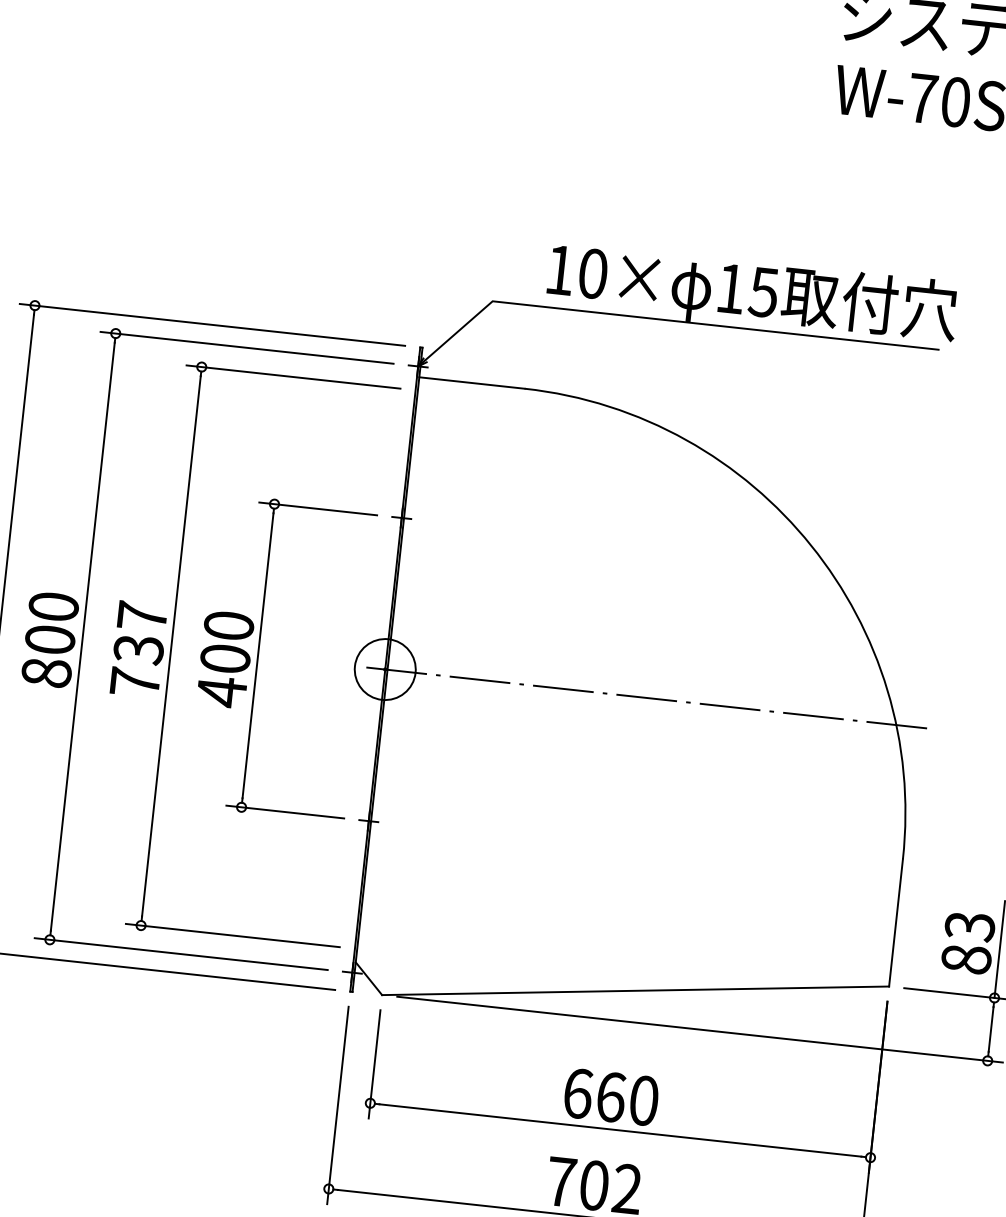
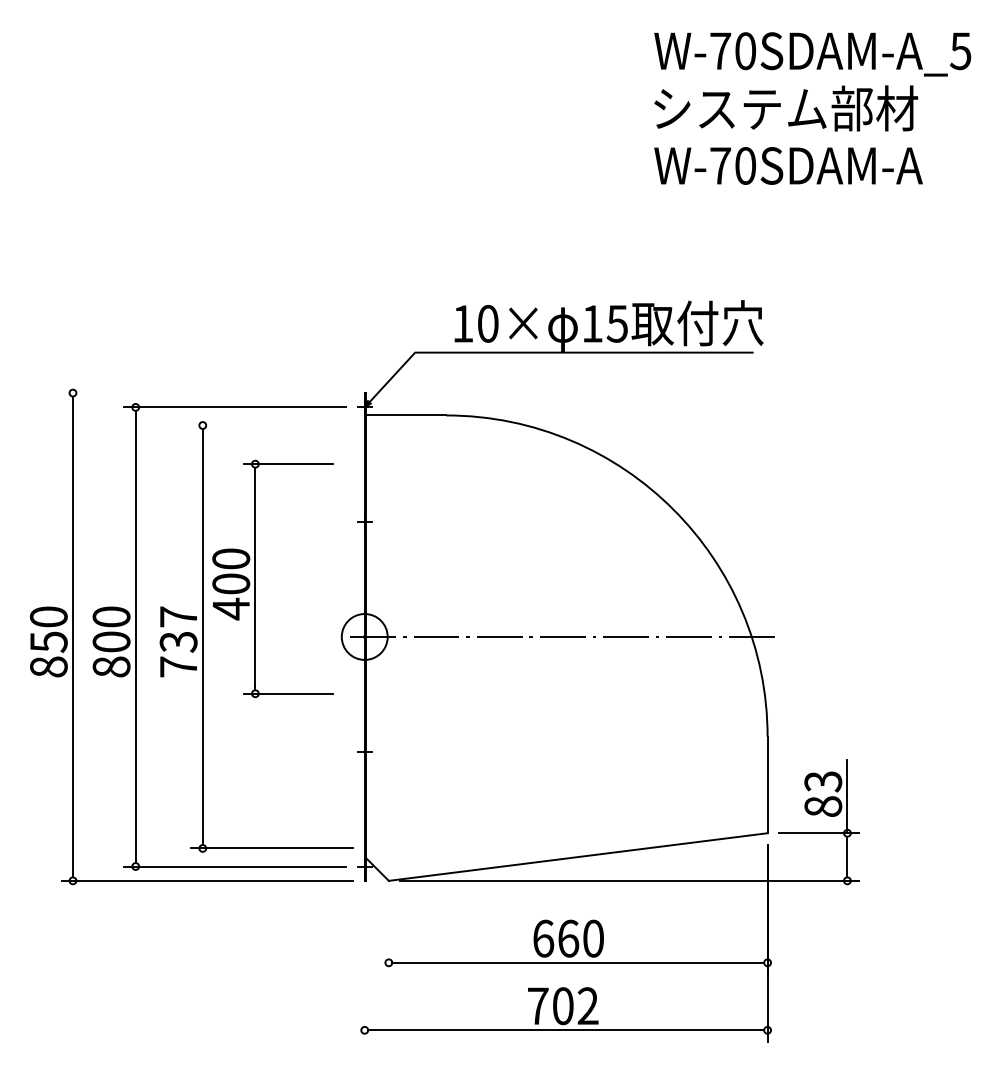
line: (212, 325) -> (207, 393), removed
line: (293, 377) -> (272, 425), removed
part: (258, 655) -> (255, 578), moved
line: (374, 1064) -> (388, 933), removed
line: (337, 1104) -> (364, 966), removed

